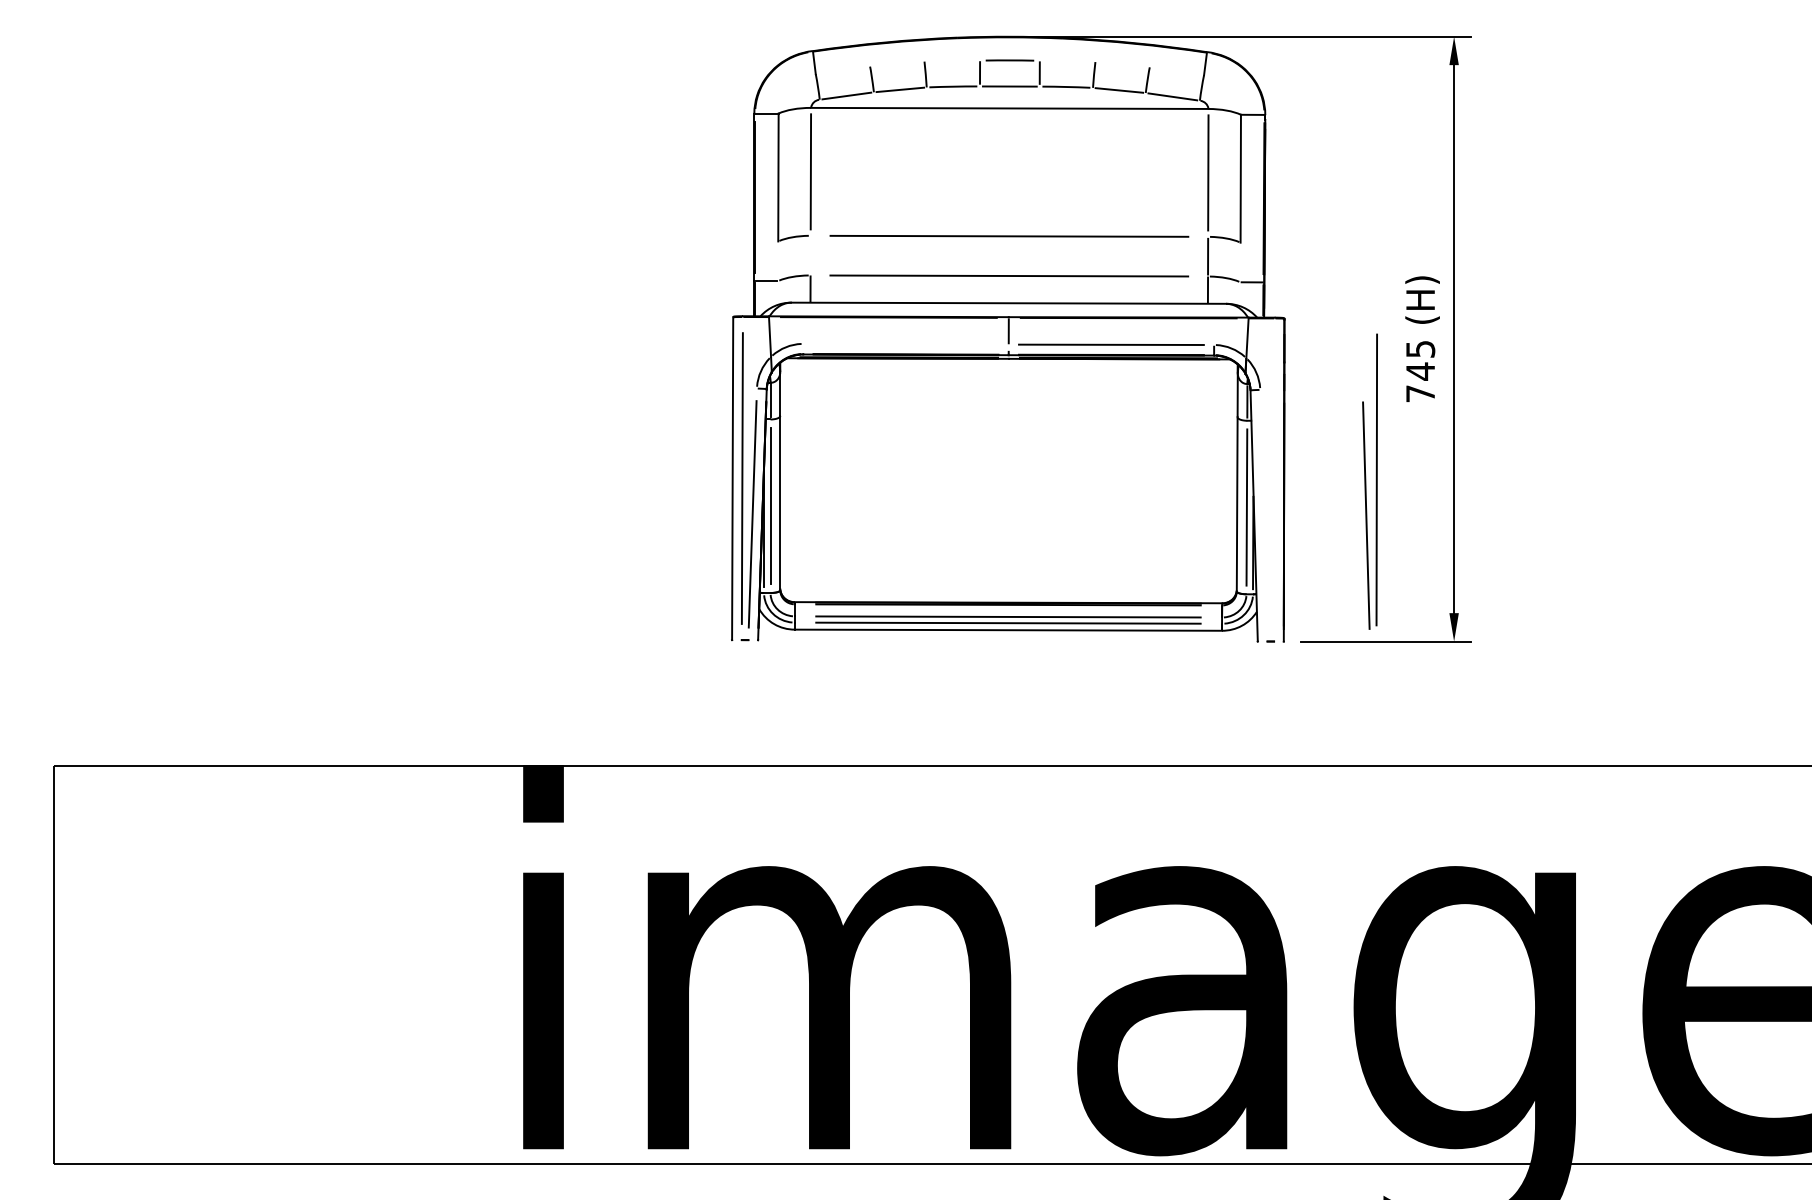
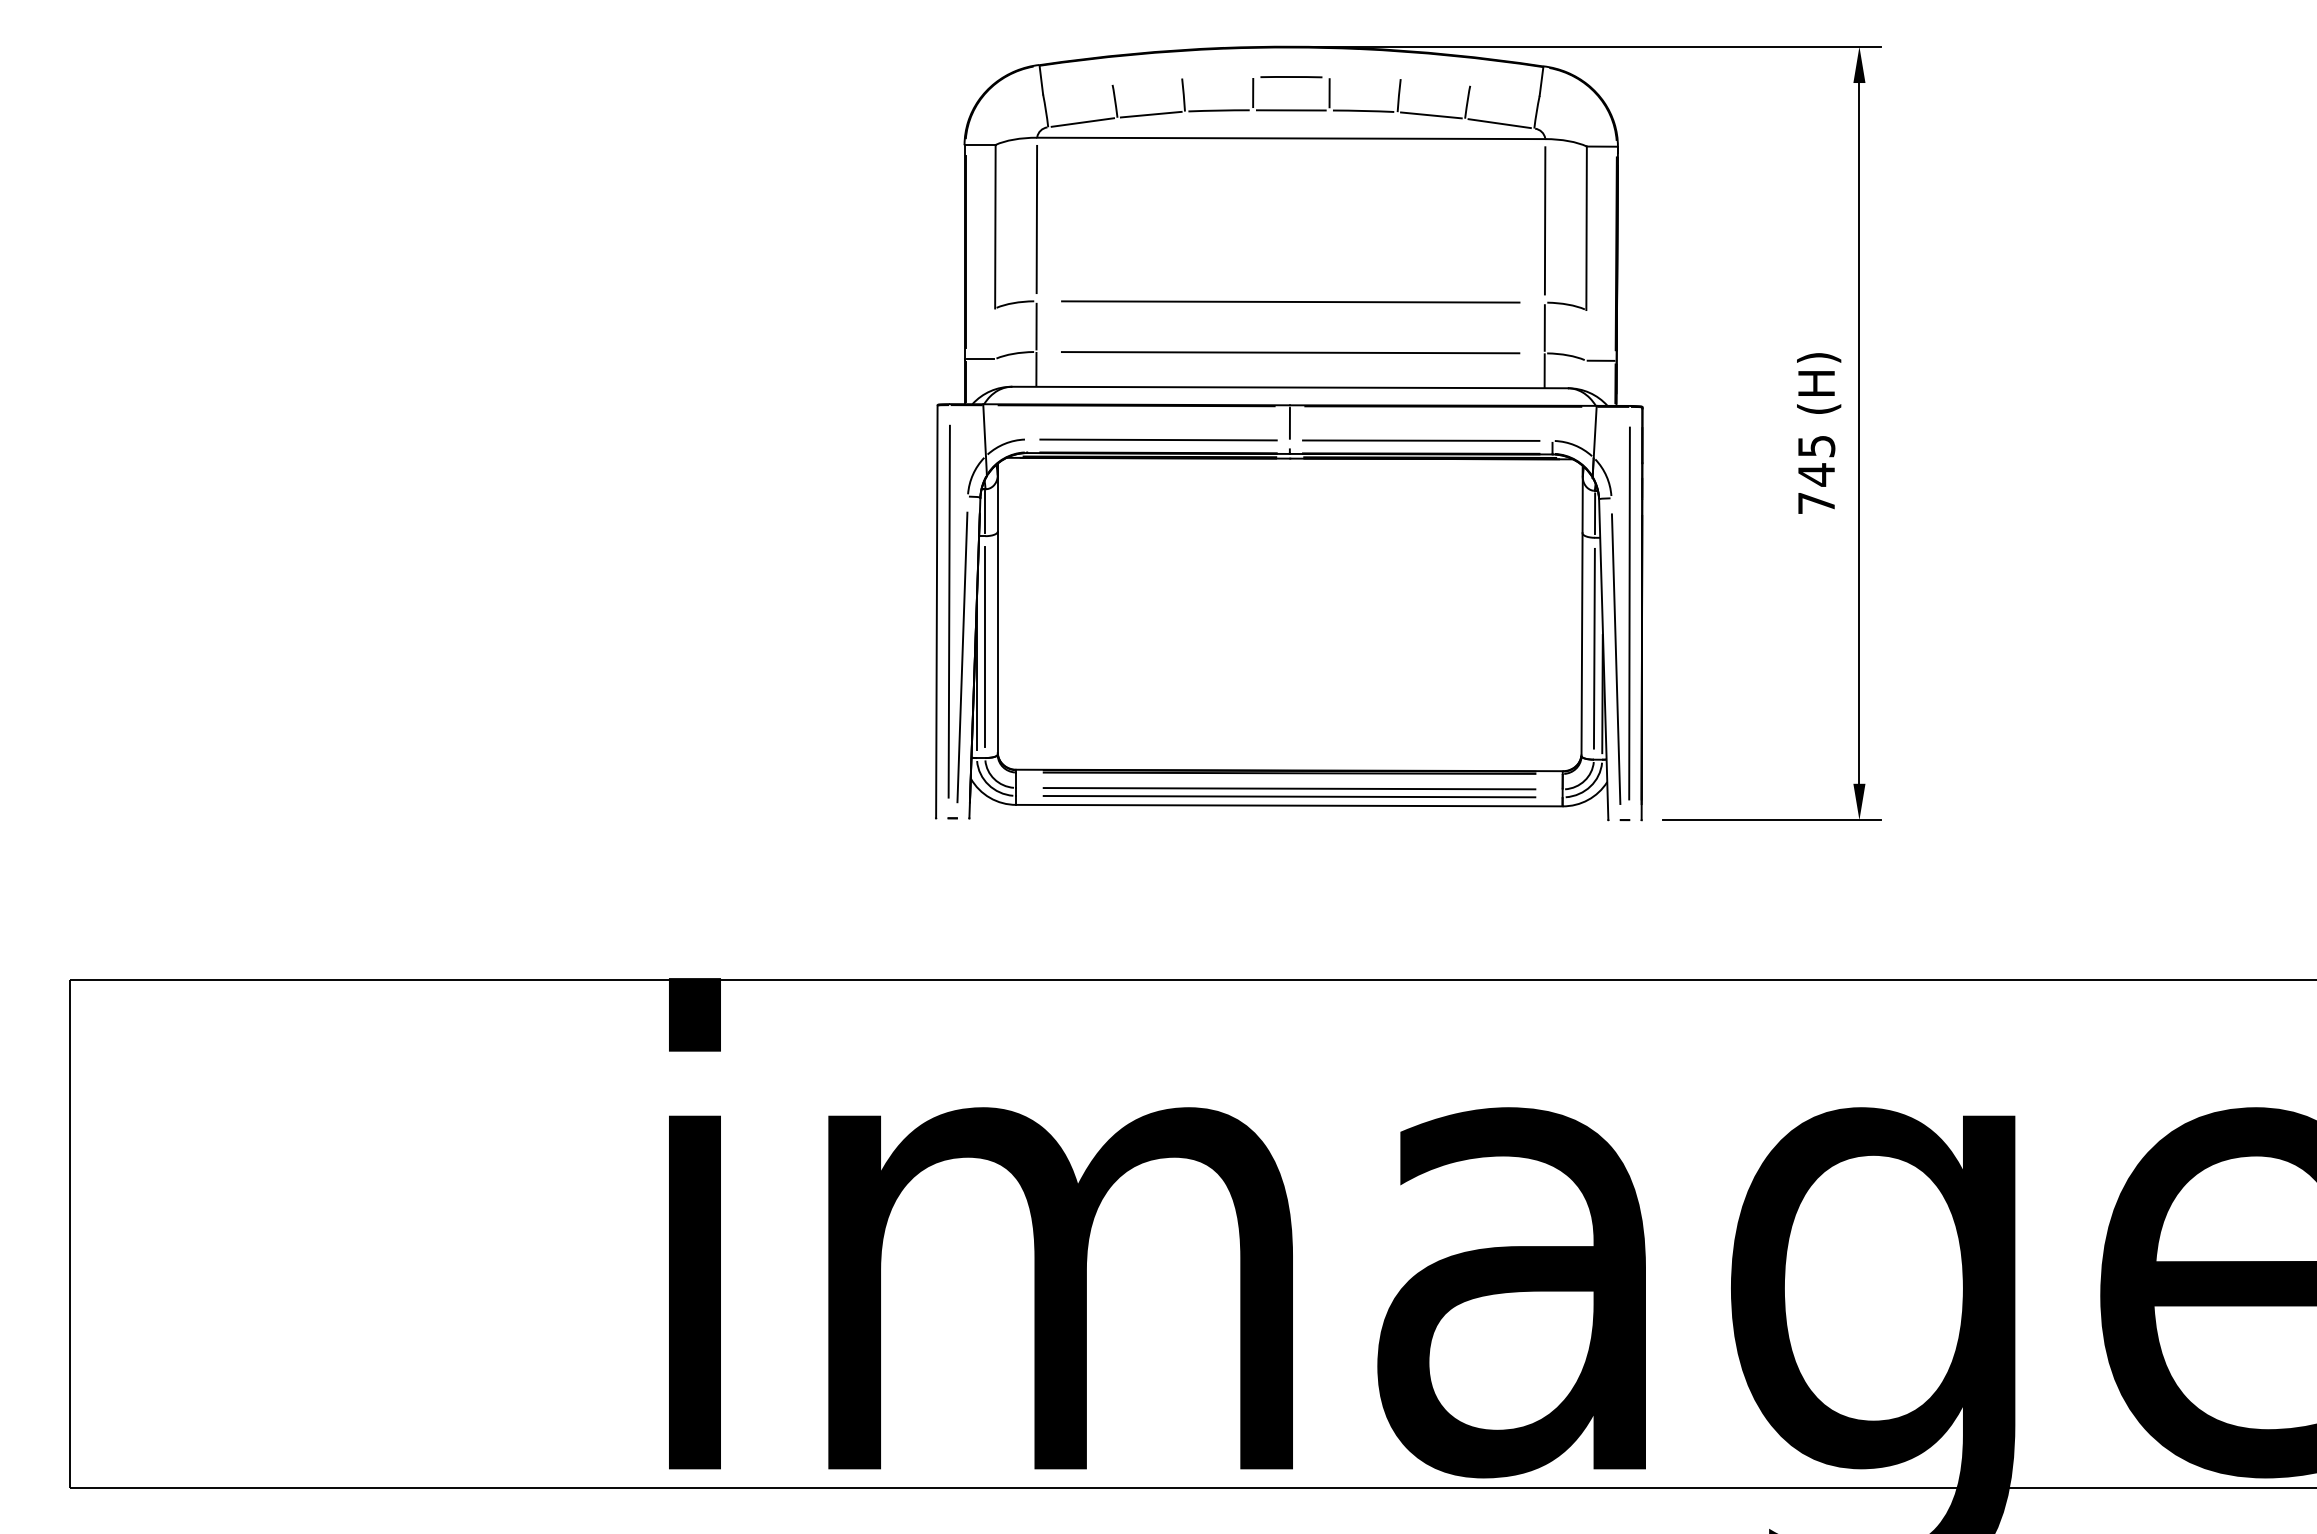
line: (810, 255) -> (1036, 326), added
line: (906, 343) -> (1158, 439), added
part: (1369, 481) -> (1620, 615), moved

